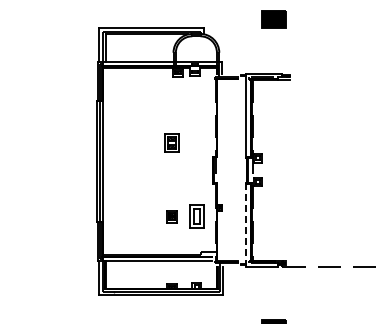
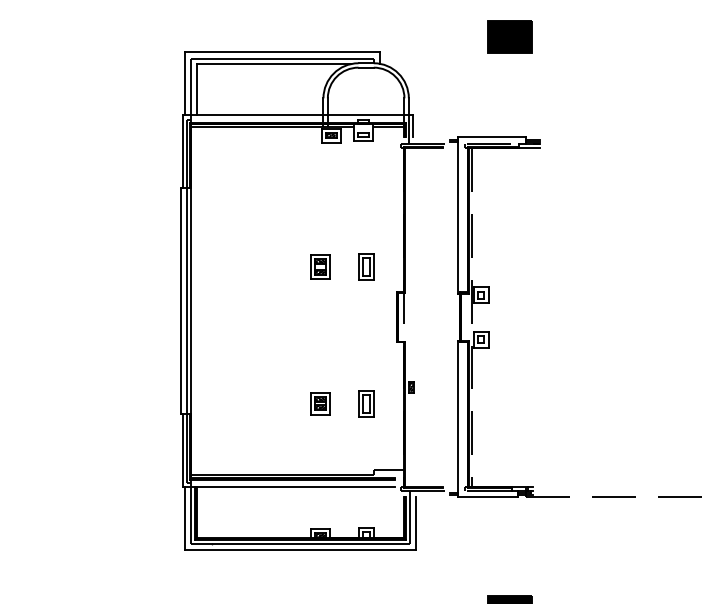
part: (196, 142) -> (366, 265), added
part: (171, 143) -> (319, 267), size x0.71
part: (196, 216) -> (366, 403), size x0.62
line: (245, 224) -> (457, 418), dashed -> solid

